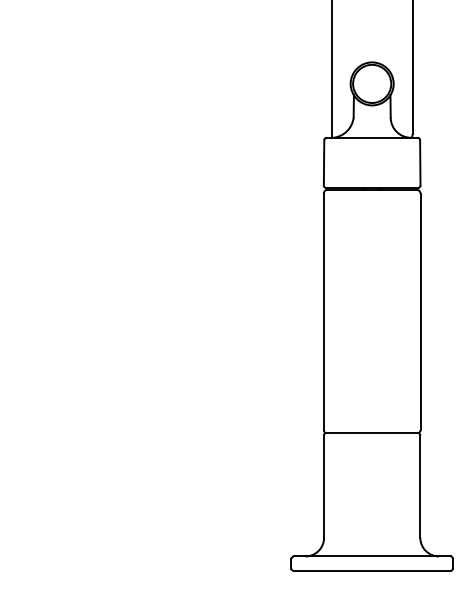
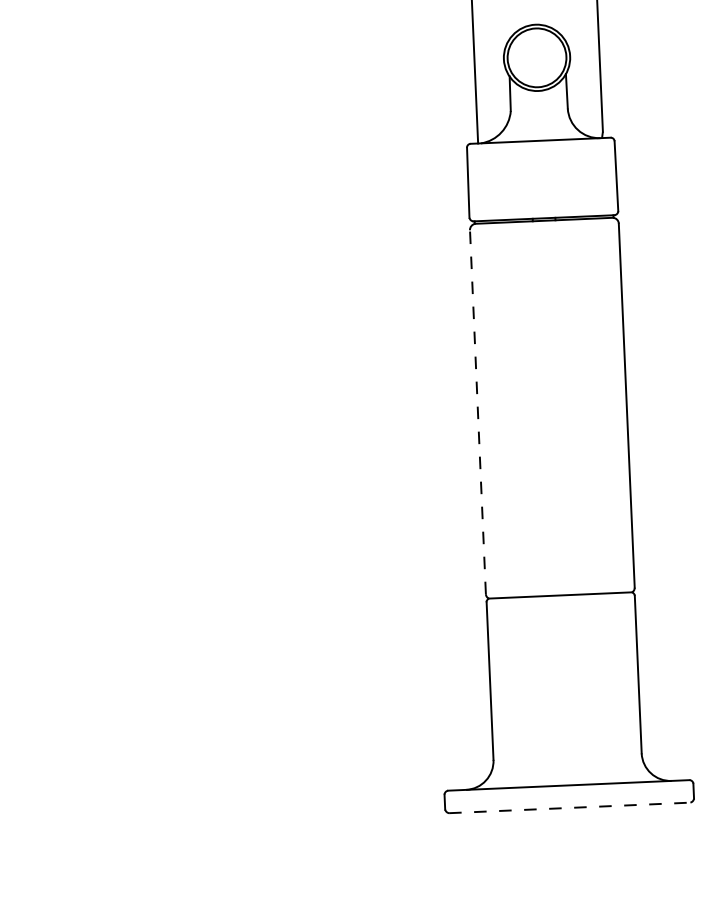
line: (323, 311) -> (477, 411), solid -> dashed
line: (372, 571) -> (570, 808), solid -> dashed

